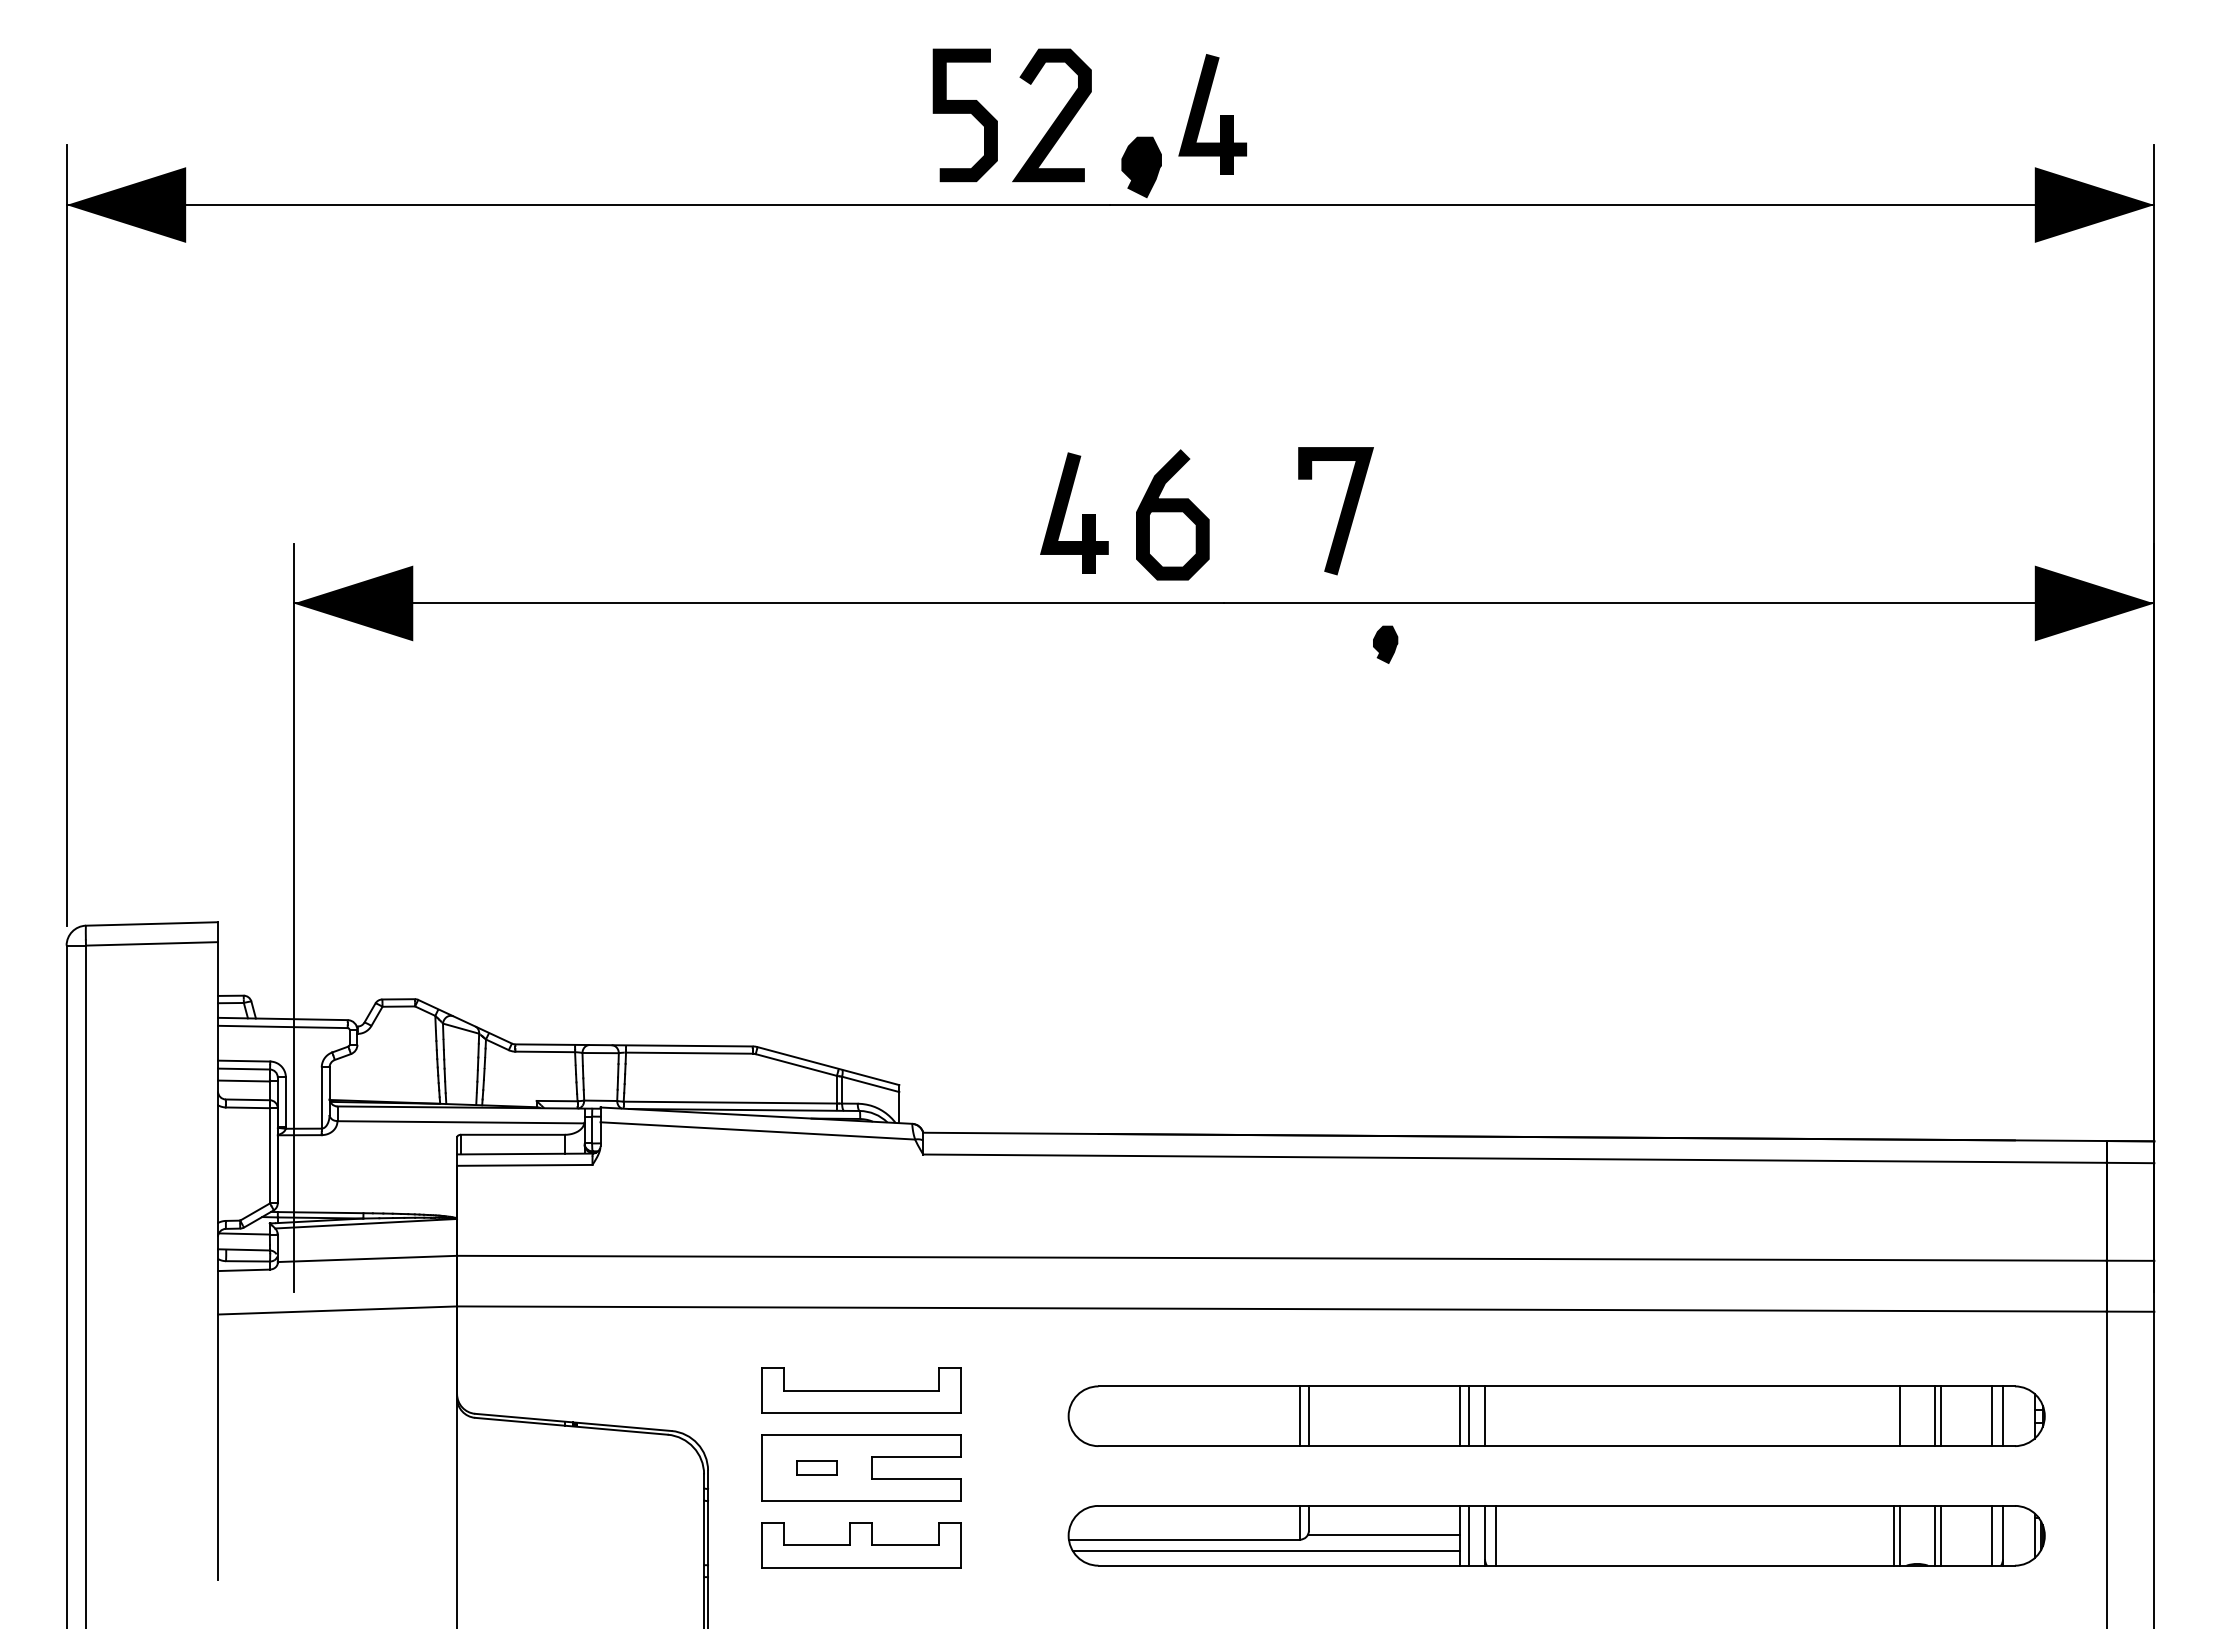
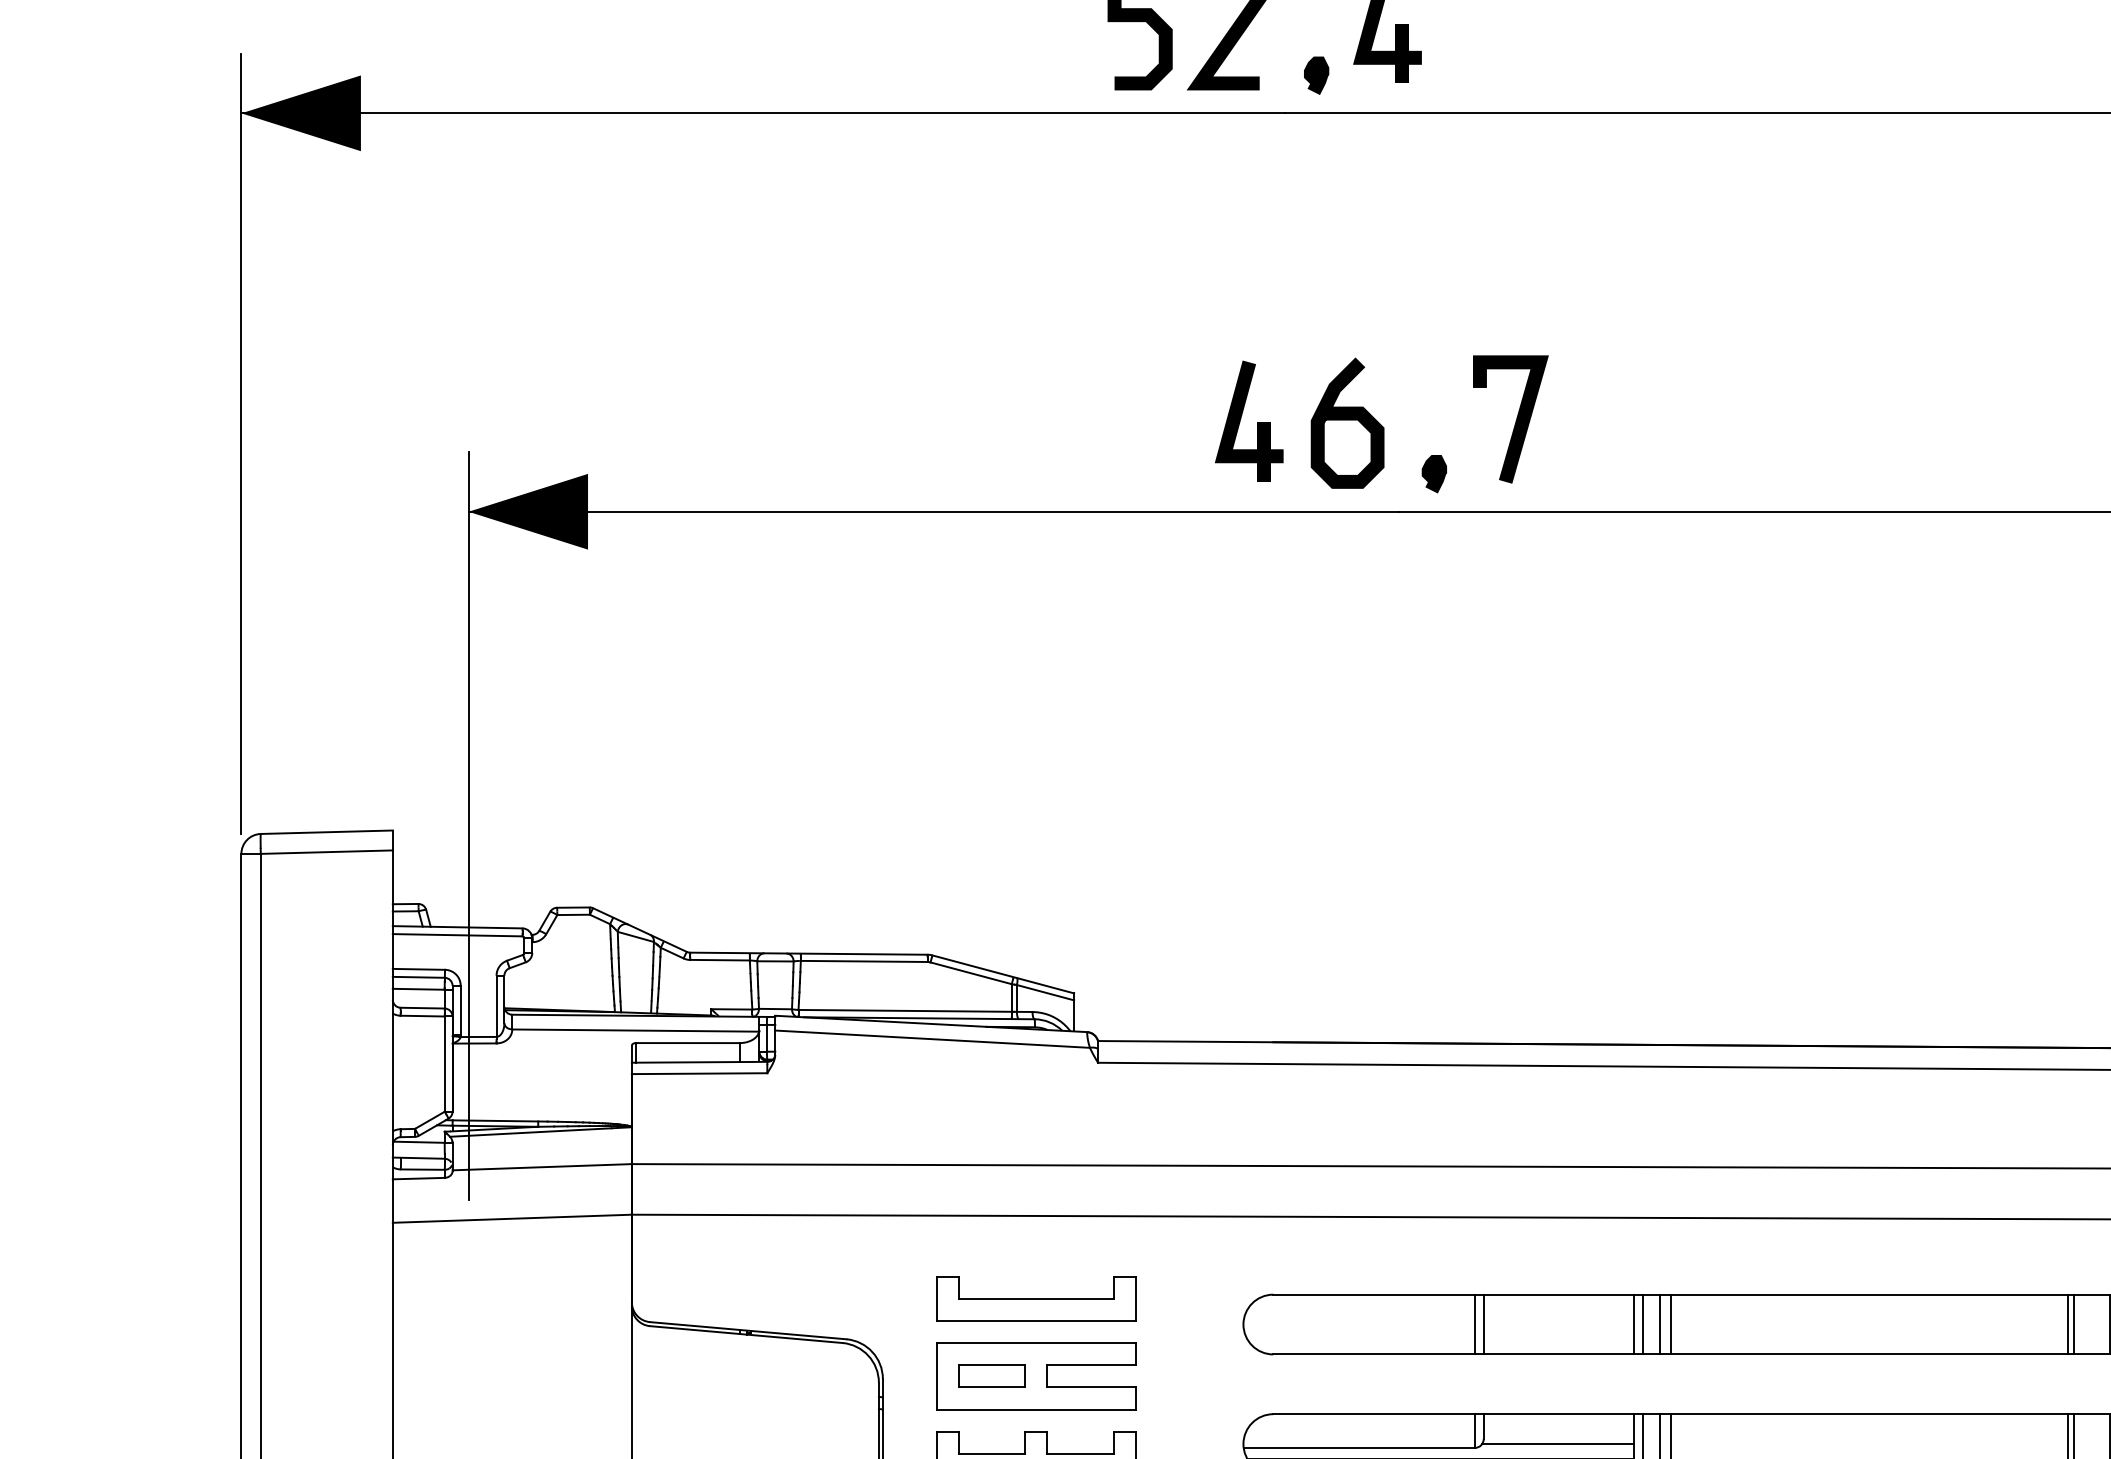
part: (1141, 167) -> (1316, 75), size x0.62
part: (1385, 644) -> (1434, 473), moved
line: (1496, 1416) -> (1671, 1324), added
line: (1893, 1416) -> (2068, 1324), added
part: (816, 1467) -> (991, 1375), size x1.67

